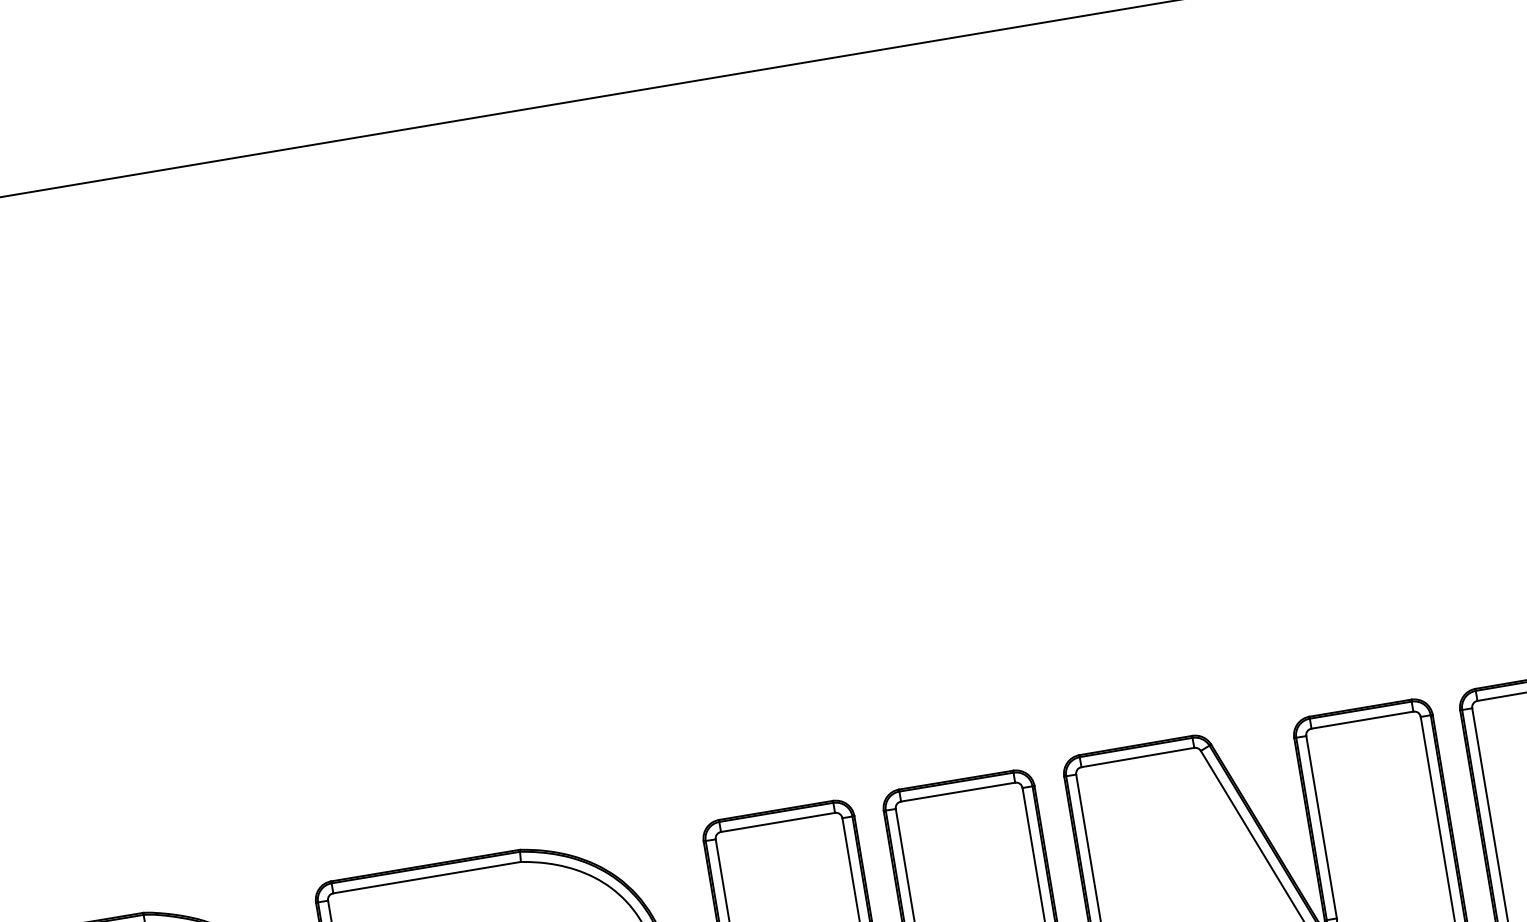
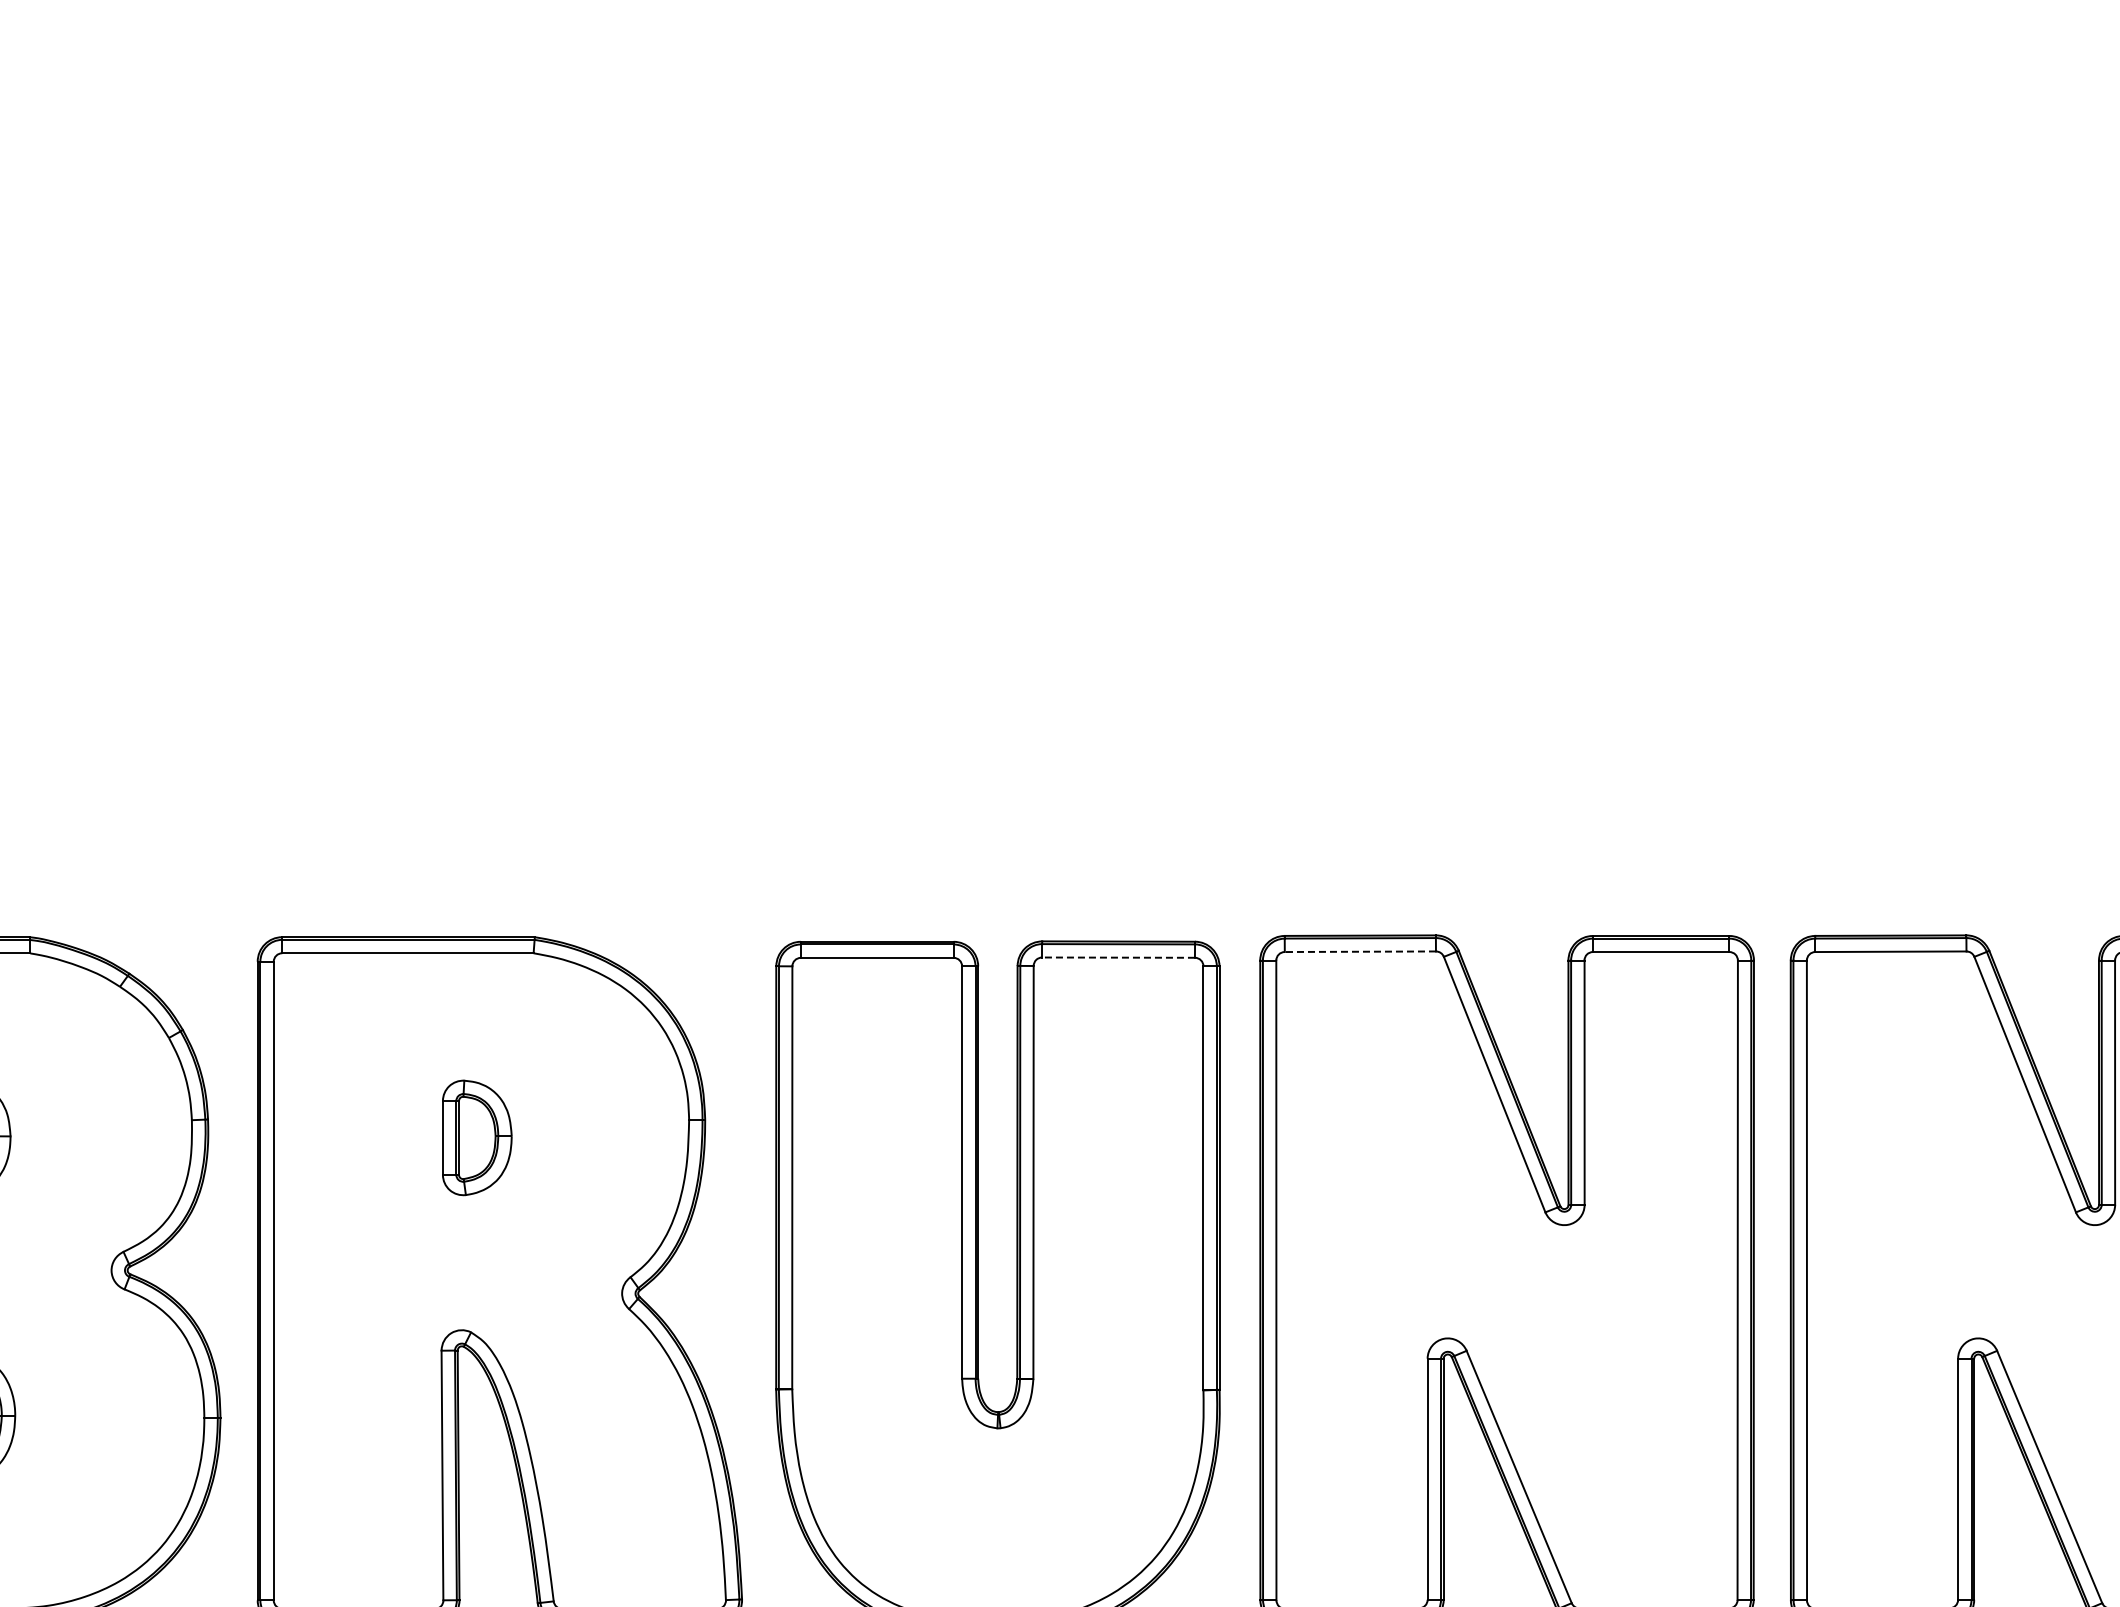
line: (1137, 757) -> (1360, 951), solid -> dashed
line: (958, 792) -> (1118, 957), solid -> dashed

